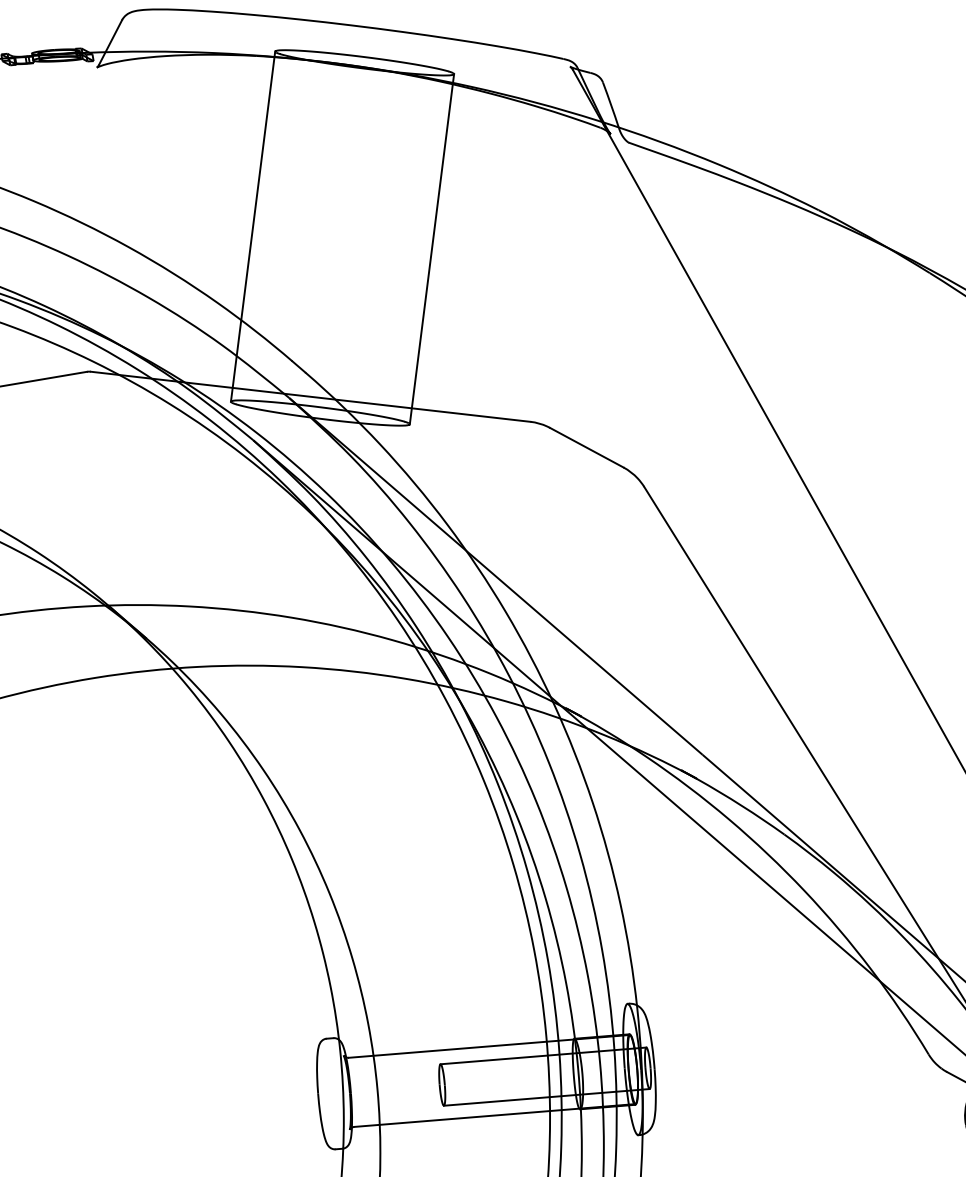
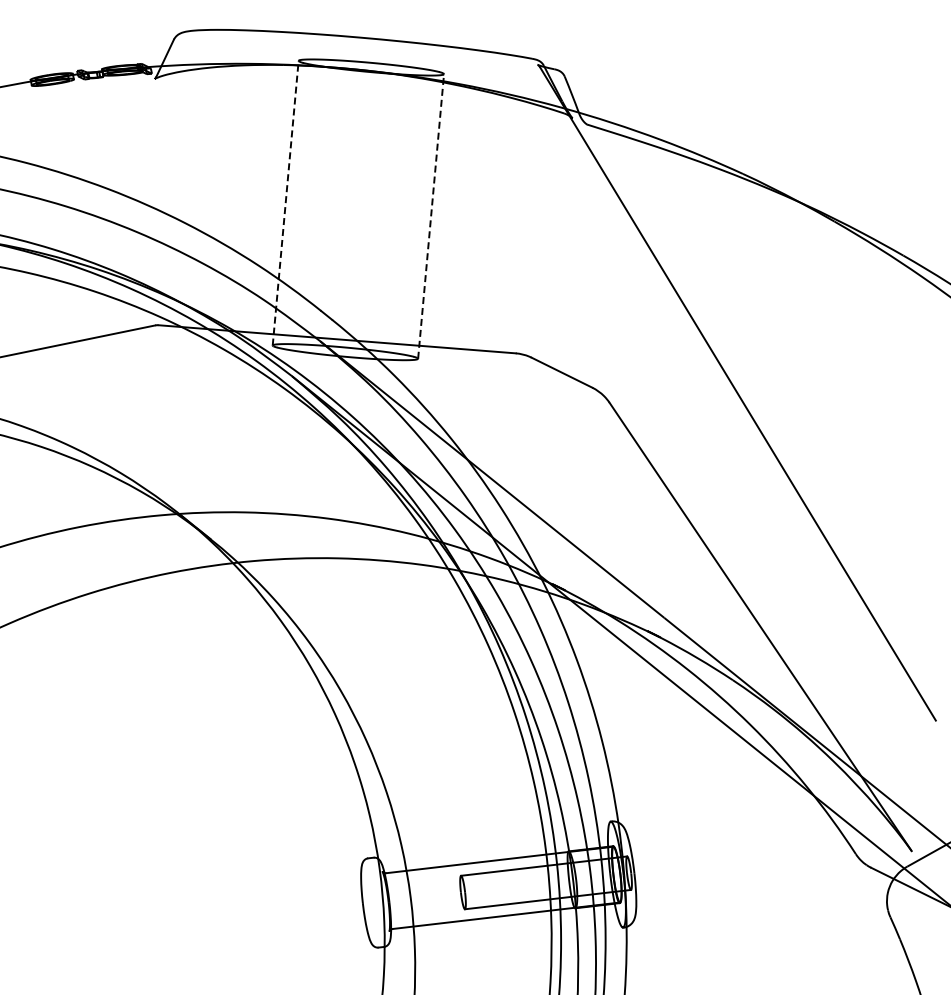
line: (252, 226) -> (285, 203), solid -> dashed
line: (432, 249) -> (431, 216), solid -> dashed

